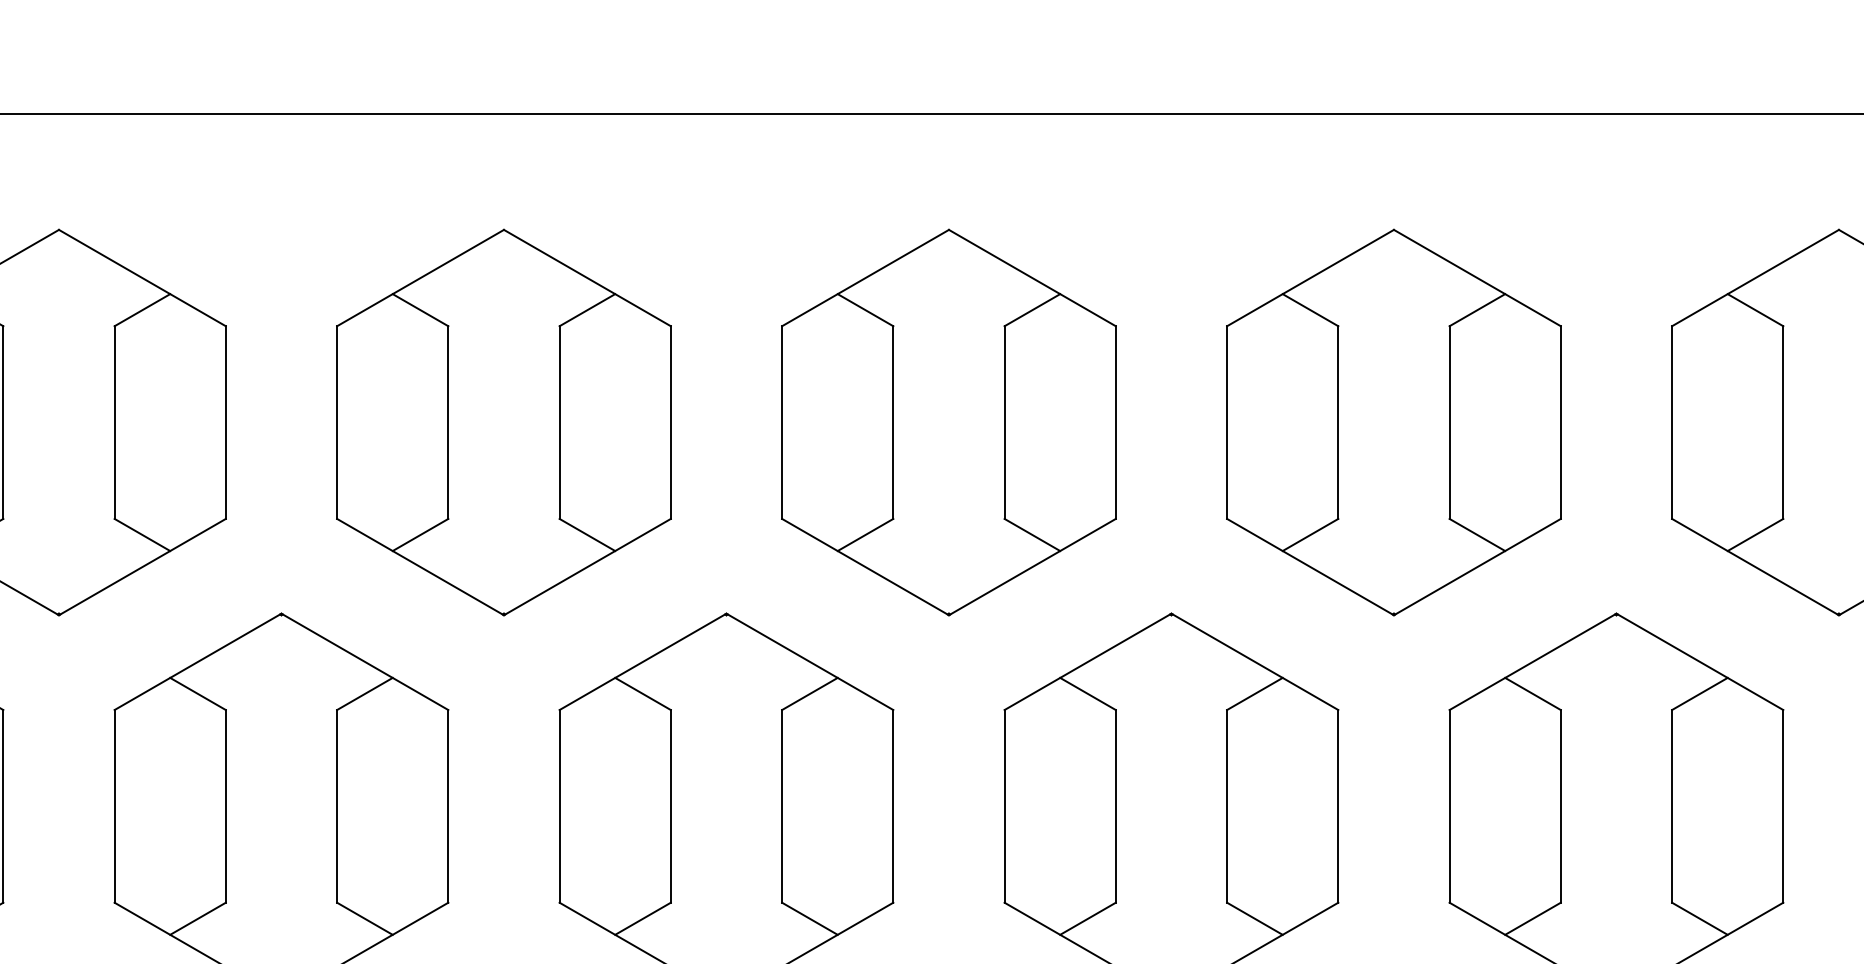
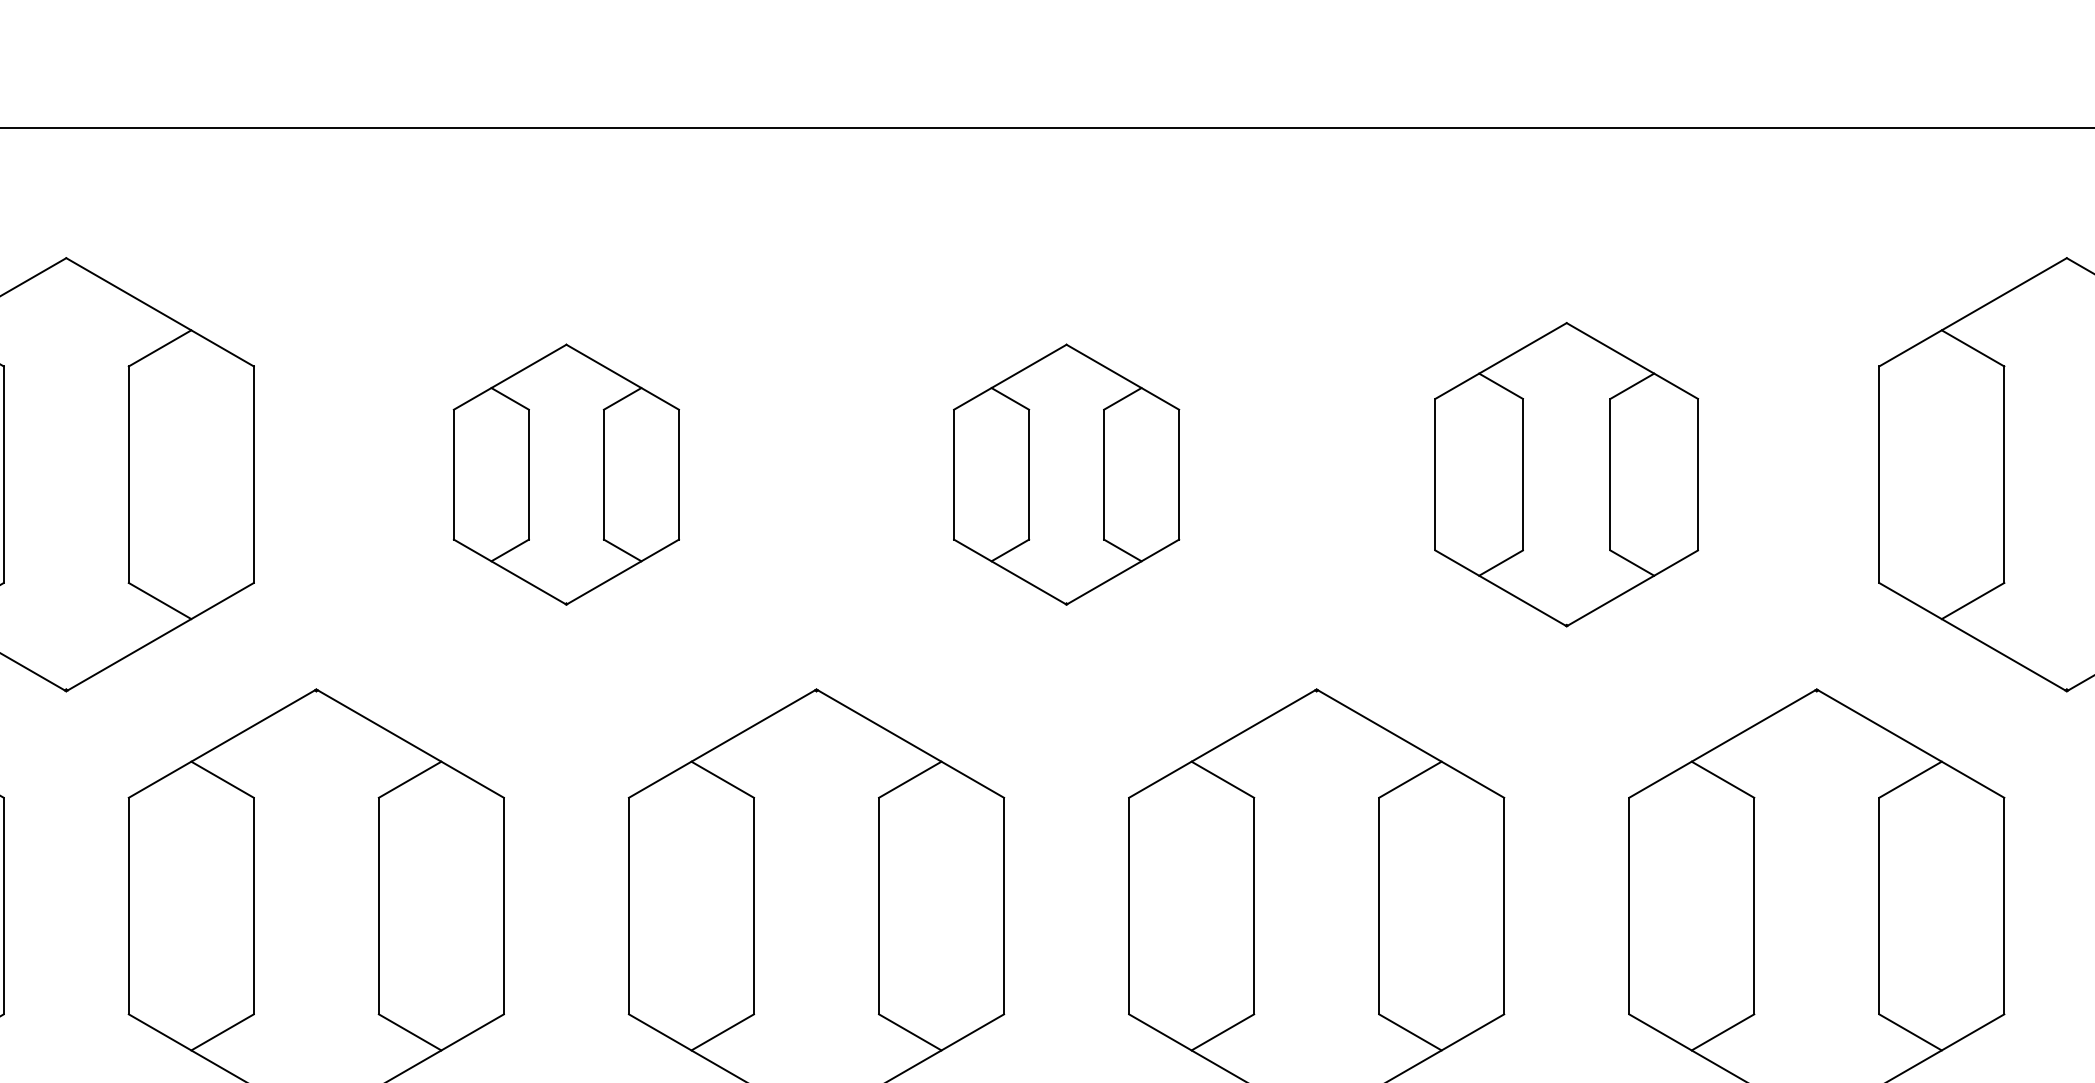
part: (503, 422) -> (565, 474), size x0.6
part: (948, 422) -> (1066, 474), size x0.6
part: (1393, 422) -> (1566, 474), size x0.7

